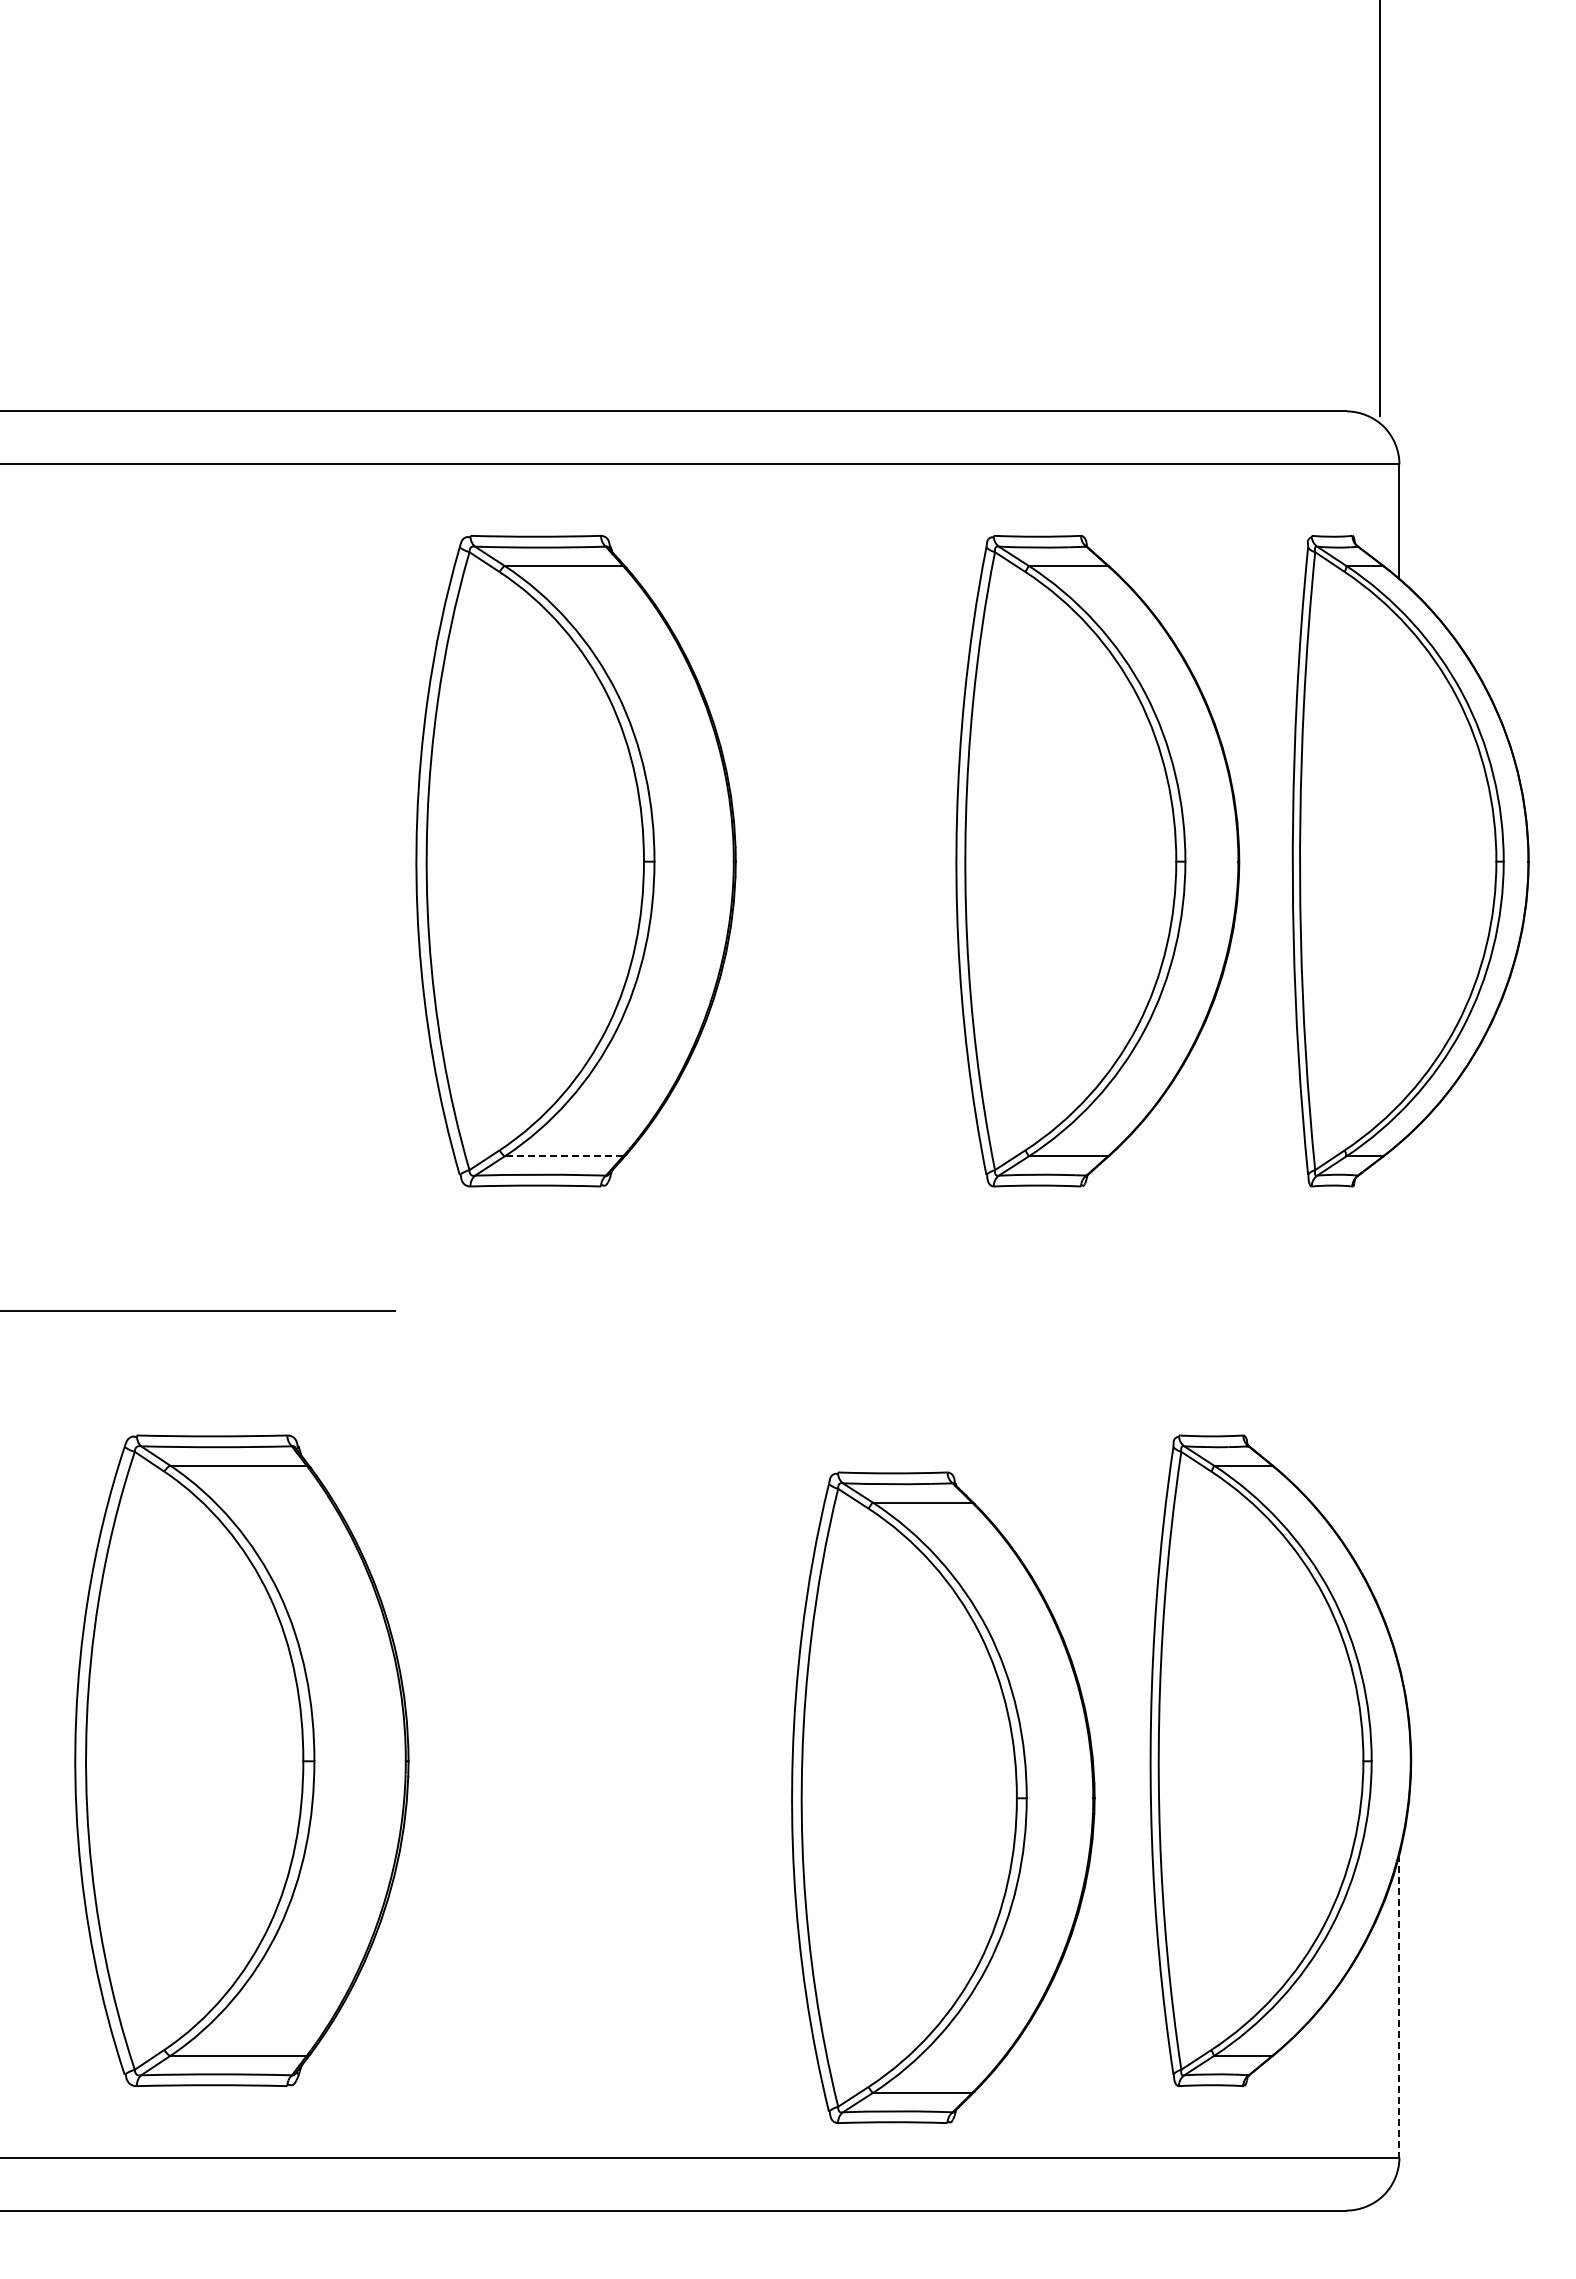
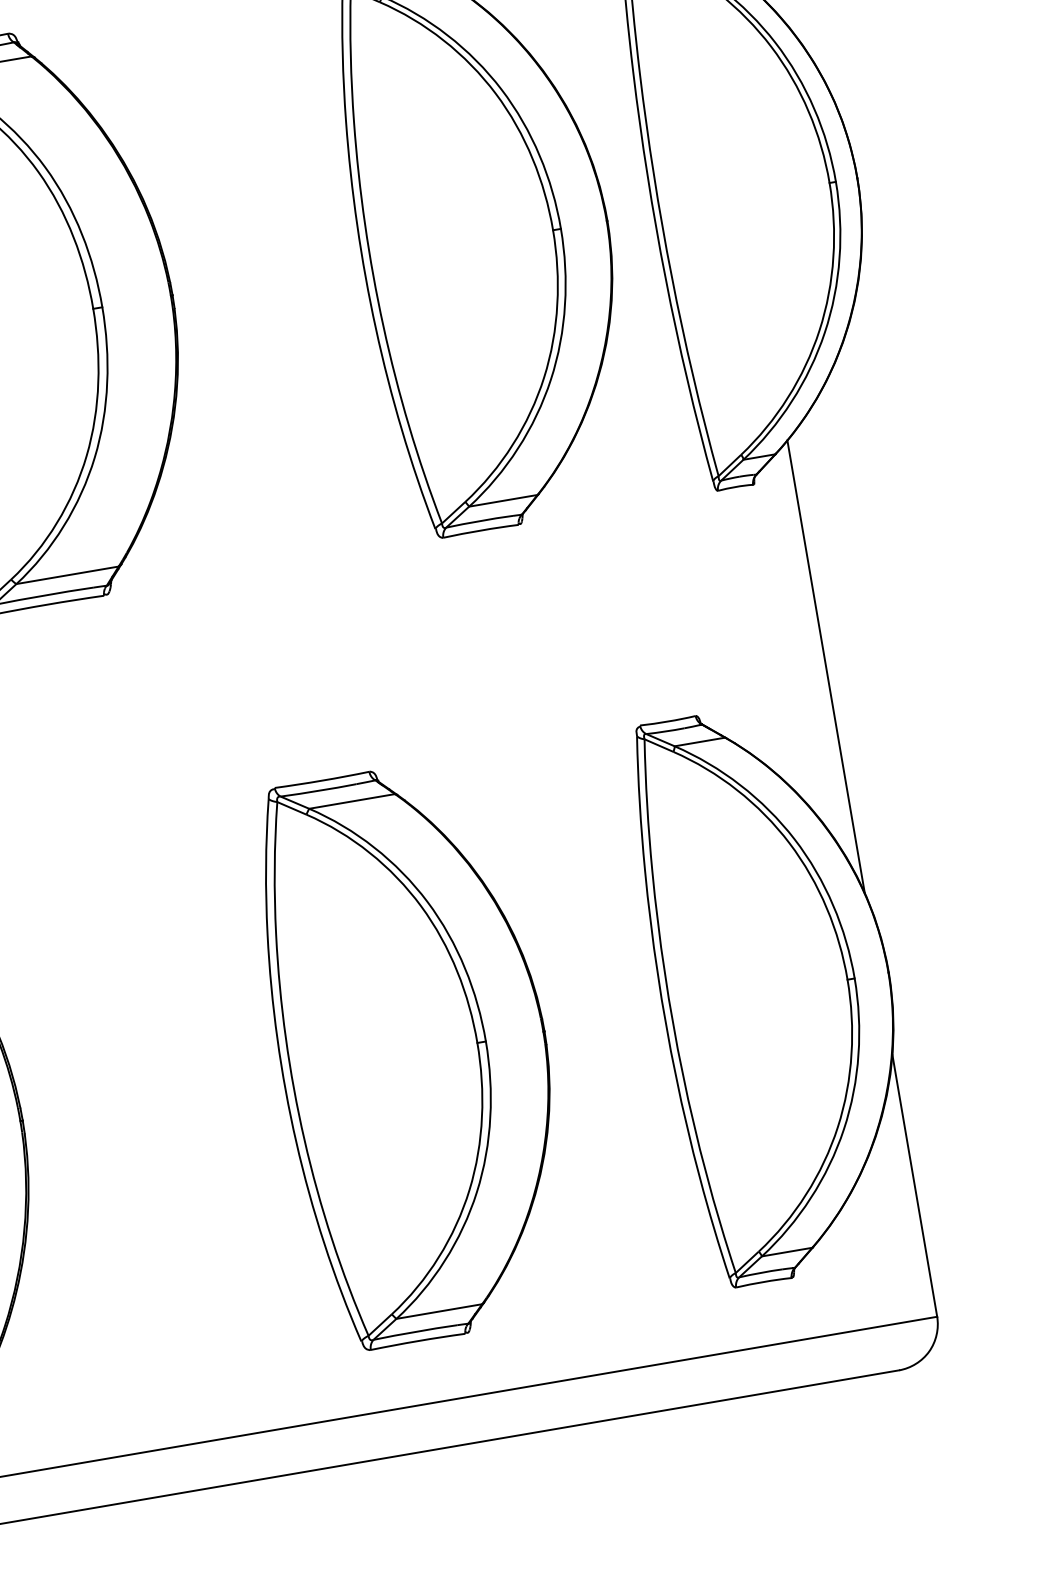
line: (563, 1156) -> (67, 575), dashed -> solid
line: (1399, 1405) -> (826, 667), added
part: (943, 1797) -> (413, 1053), moved
line: (1399, 2006) -> (914, 1186), dashed -> solid

